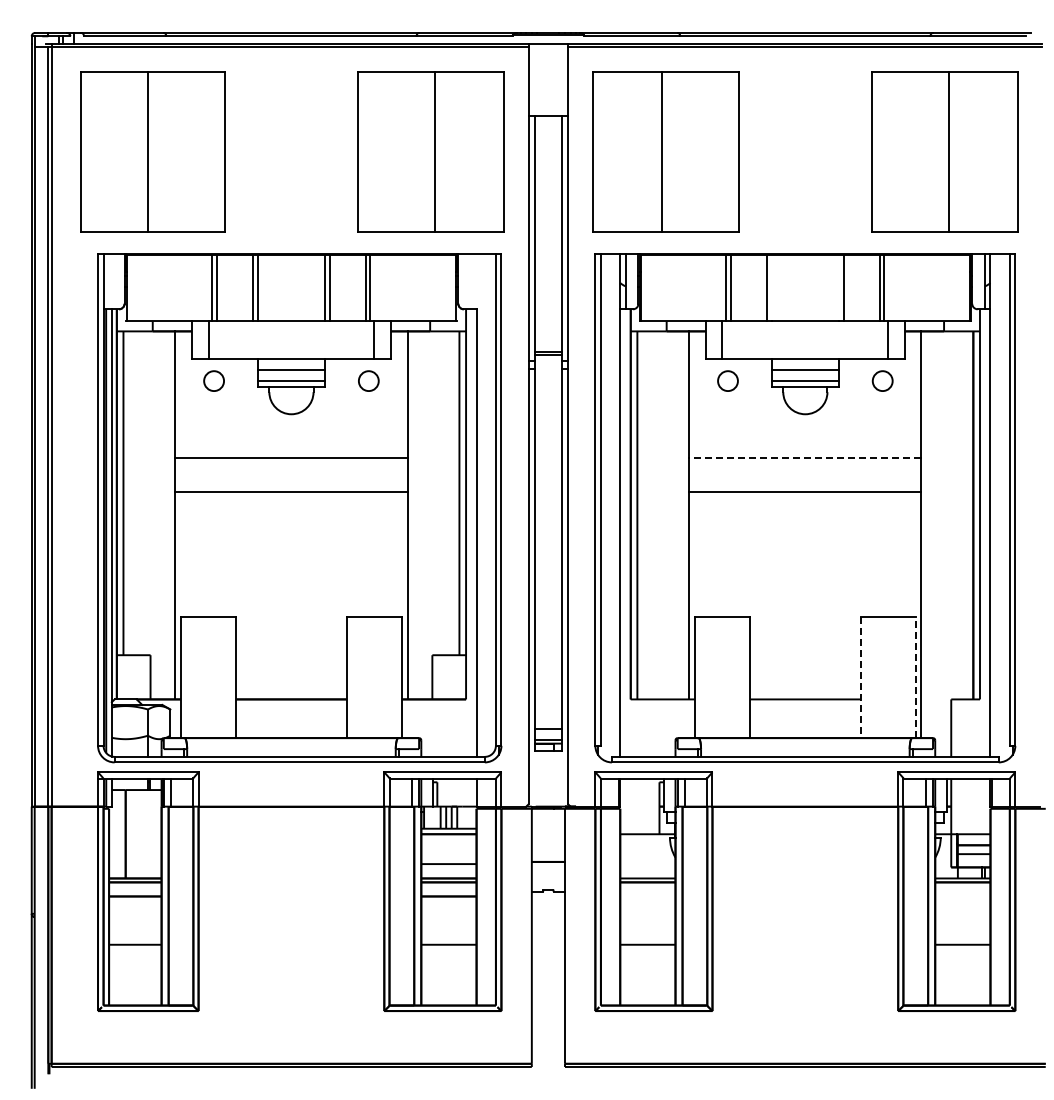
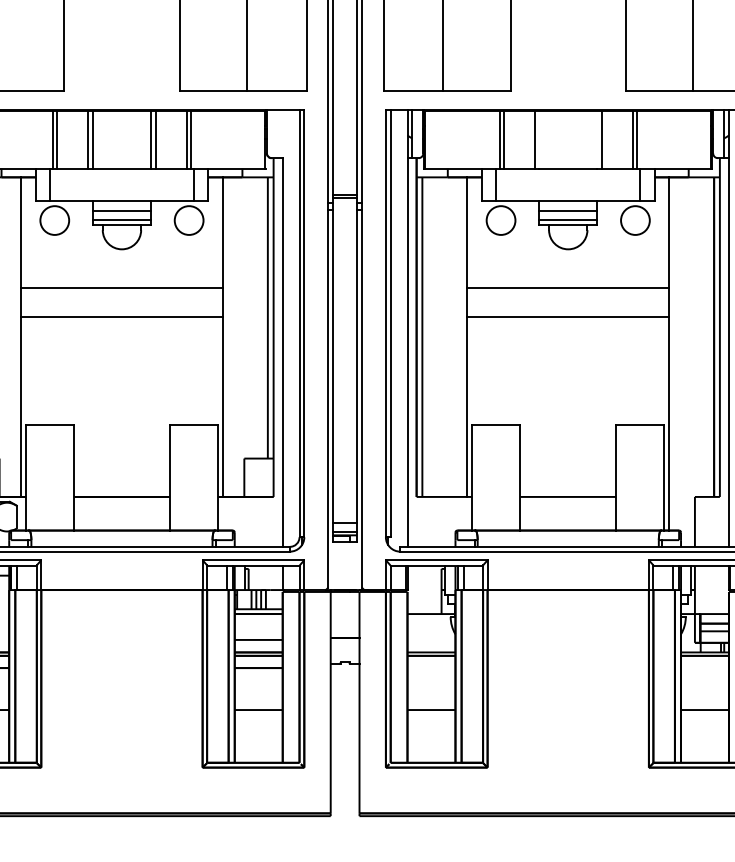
circle: (213, 380) -> (54, 220), size x1.67
circle: (368, 380) -> (188, 220), size x1.67
circle: (727, 380) -> (500, 220), size x1.67
circle: (882, 380) -> (635, 220), size x1.67
line: (804, 458) -> (567, 287), dashed -> solid
line: (860, 677) -> (616, 477), dashed -> solid
line: (915, 677) -> (663, 477), dashed -> solid

